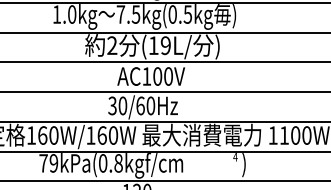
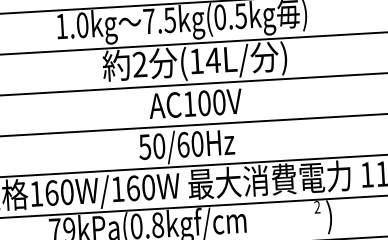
text: (165, 45) -> (212, 60), (19L/ -> (14L/
text: (112, 105) -> (144, 146), 30/60Hz -> 50/60Hz
text: (235, 157) -> (317, 207), 4 -> 2

